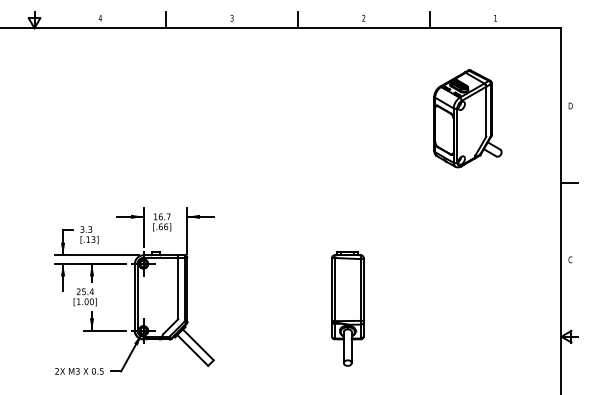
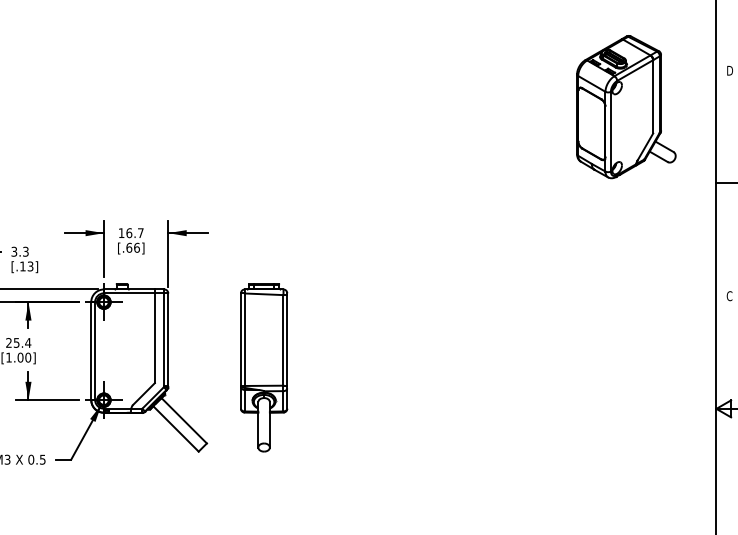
part: (467, 118) -> (625, 106), moved
part: (347, 308) -> (263, 367), moved

